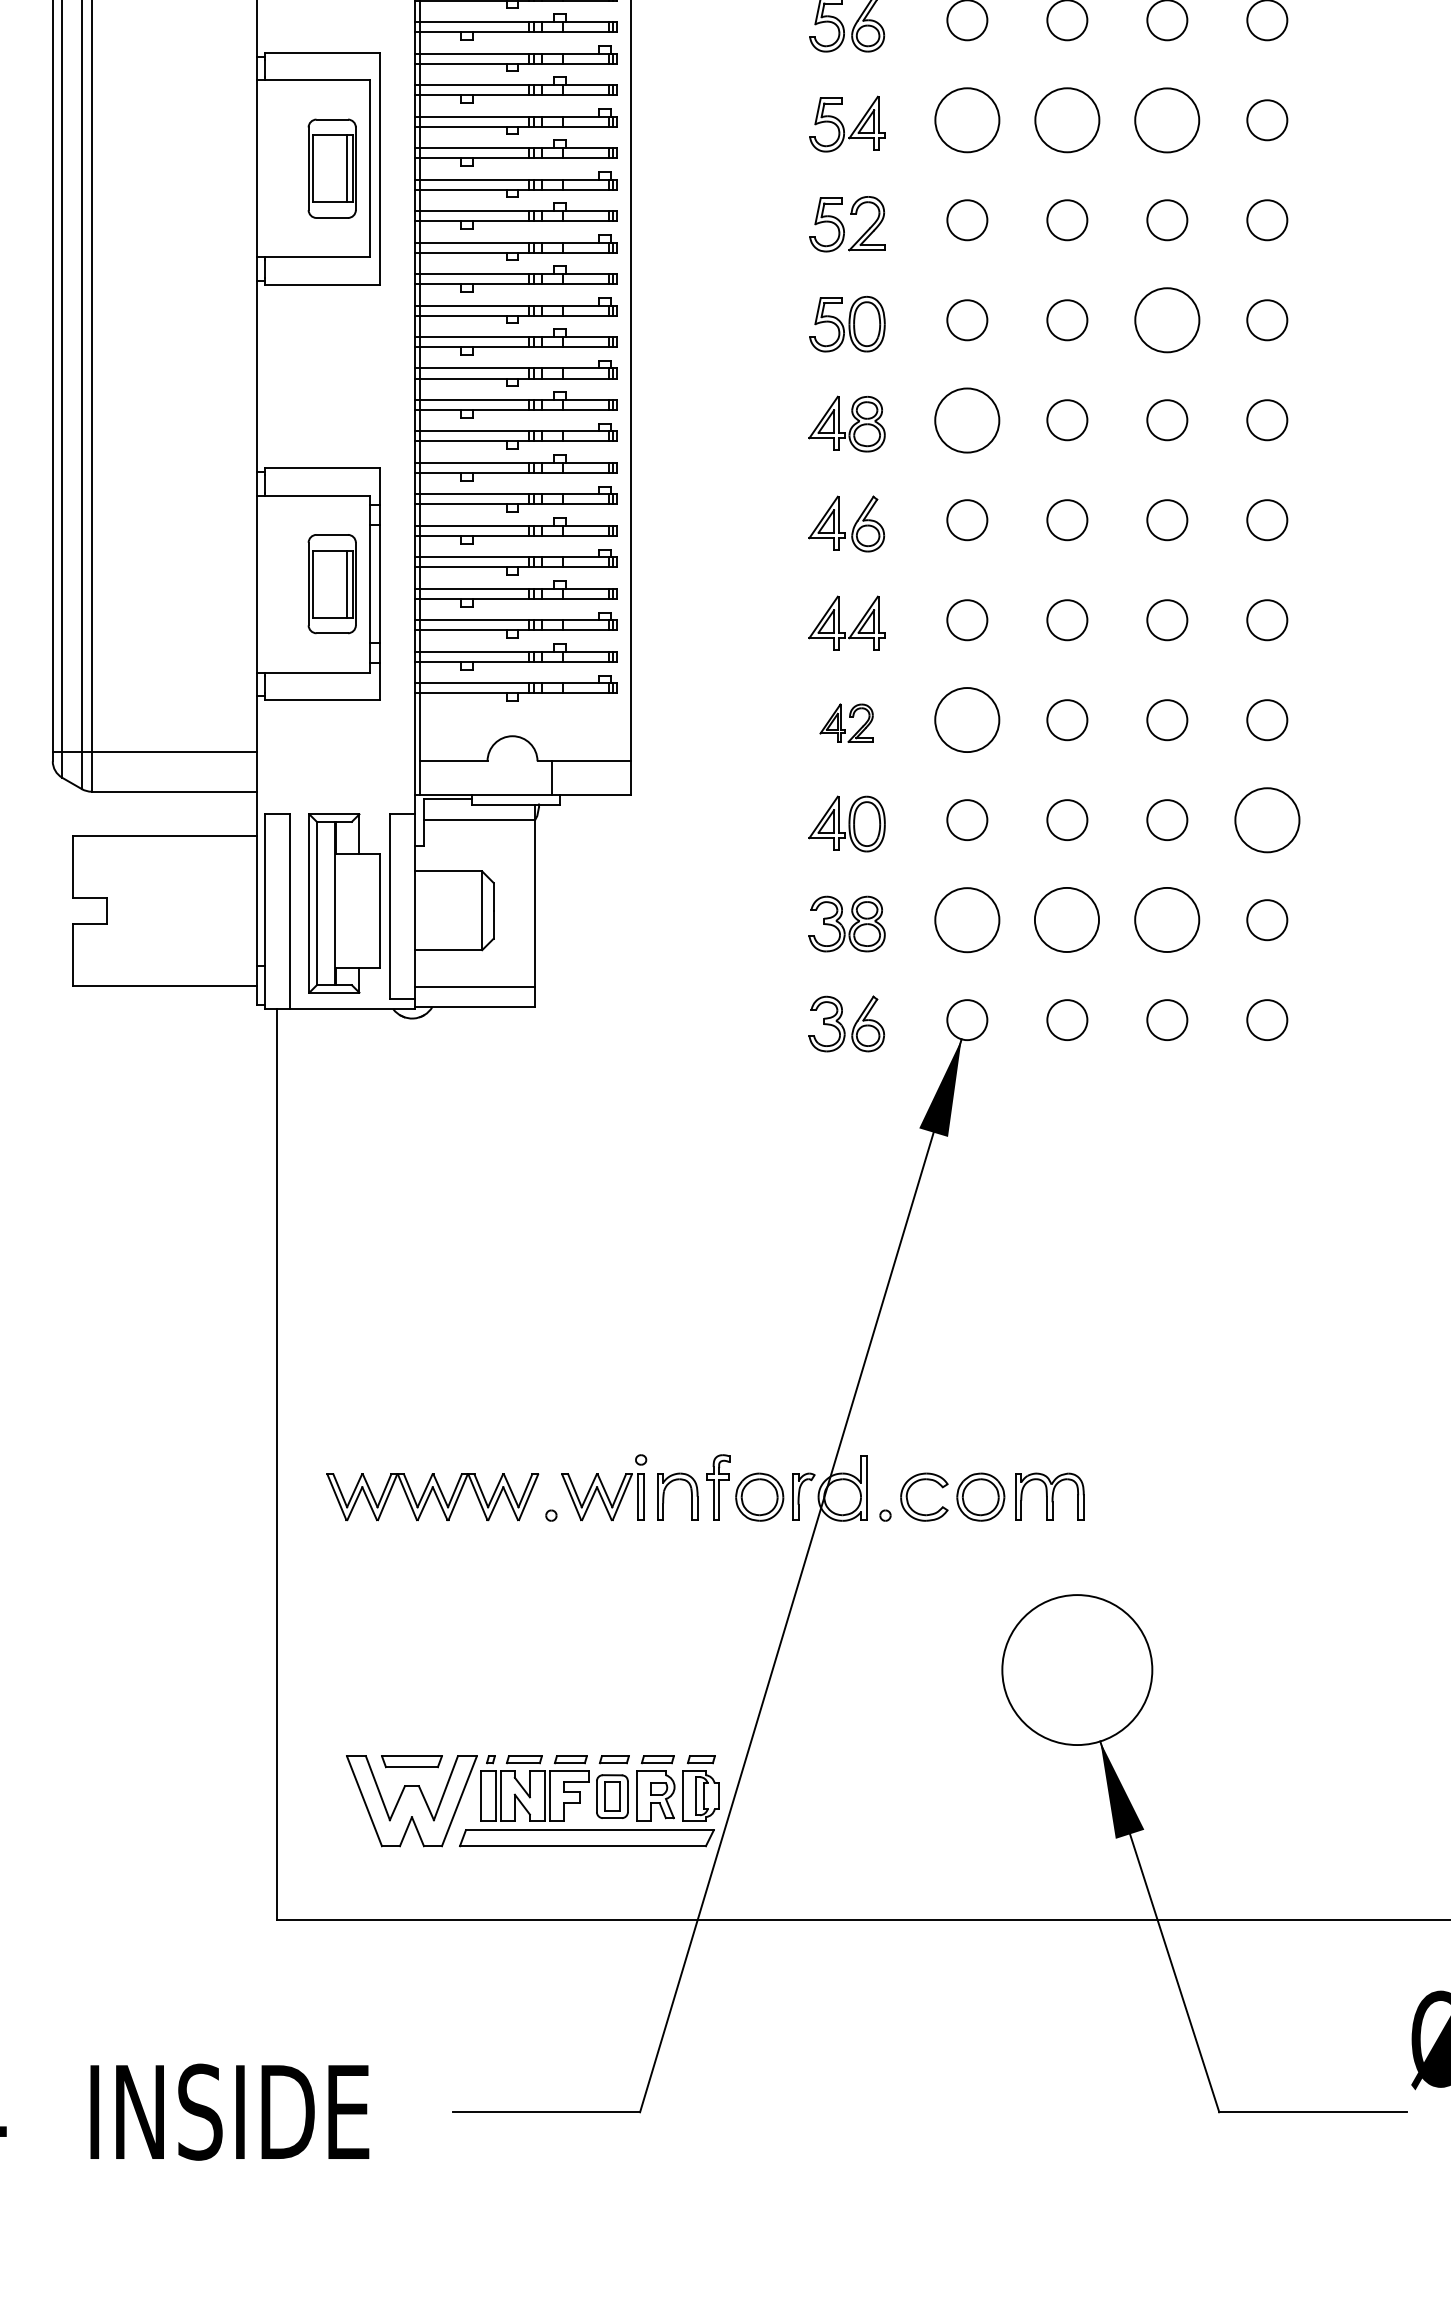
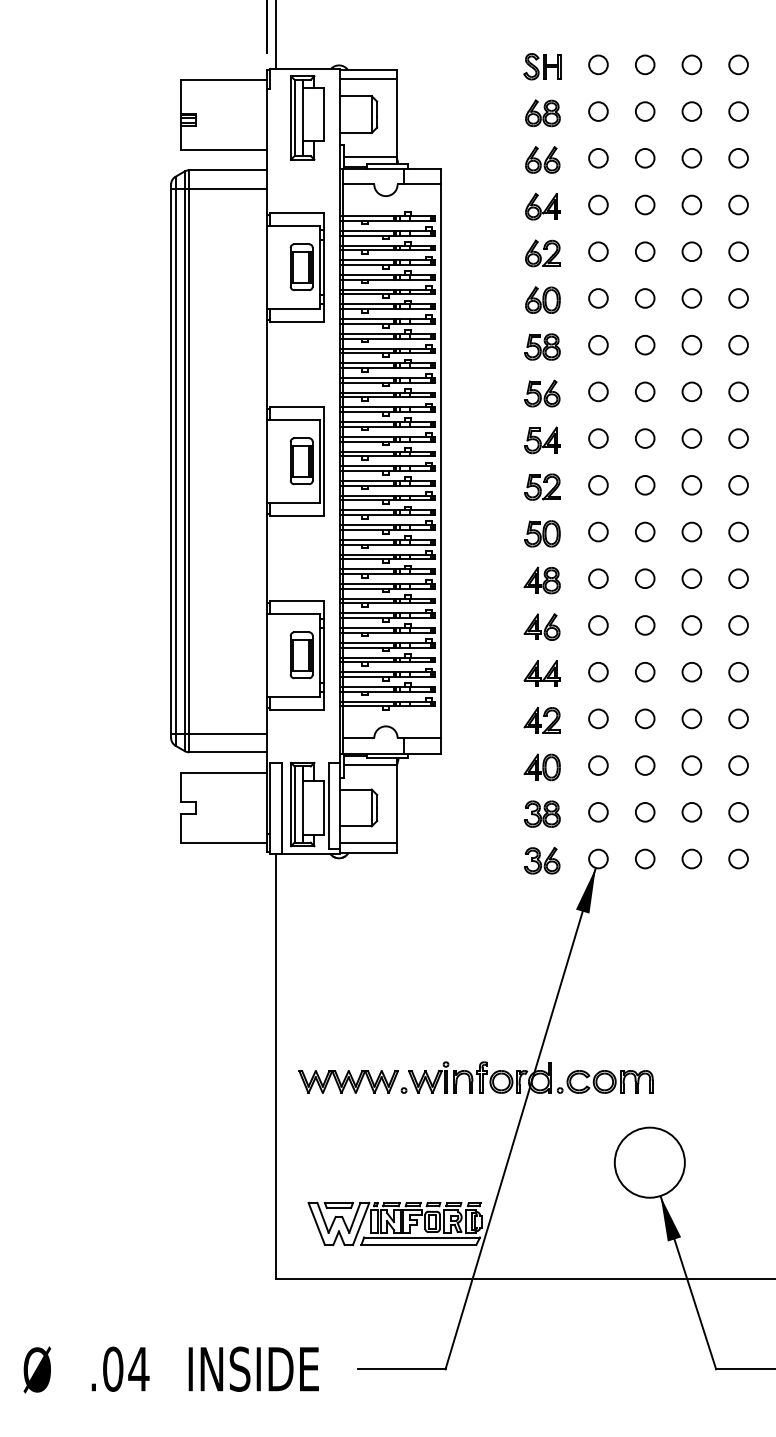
circle: (967, 120) -> (598, 438), size x0.62
circle: (1065, 120) -> (644, 438), size x0.62
circle: (1166, 120) -> (691, 438), size x0.62
circle: (1166, 319) -> (691, 531), size x0.62
circle: (967, 419) -> (598, 578), size x0.62
circle: (967, 719) -> (598, 718), size x0.62
part: (845, 721) -> (541, 719), size x1.43
circle: (1267, 819) -> (738, 765), size x0.62
circle: (967, 918) -> (598, 811), size x0.62
circle: (1068, 920) -> (645, 812), size x0.62
circle: (1166, 920) -> (691, 812), size x0.62

